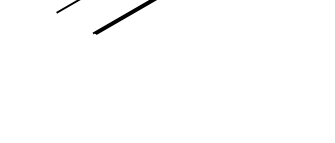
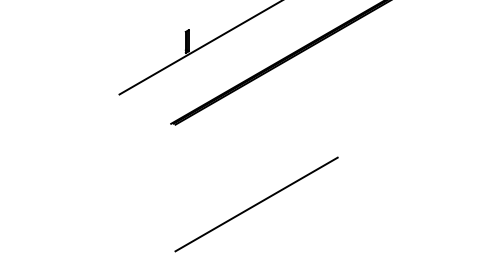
line: (154, 89) -> (256, 204), added

